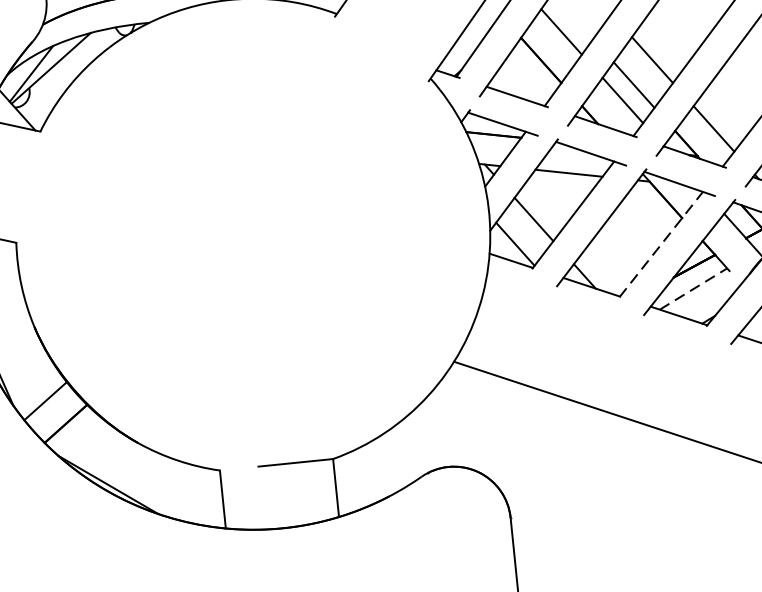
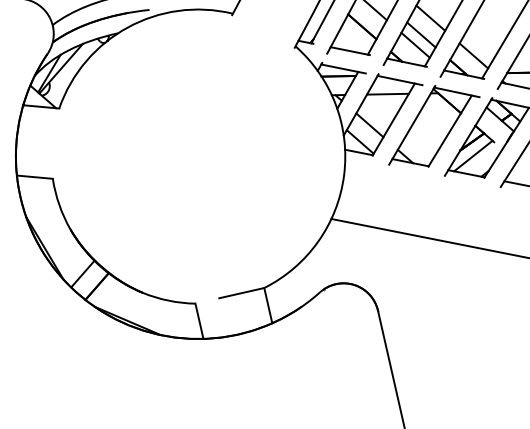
line: (661, 245) -> (450, 131), dashed -> solid
line: (693, 289) -> (473, 156), dashed -> solid

